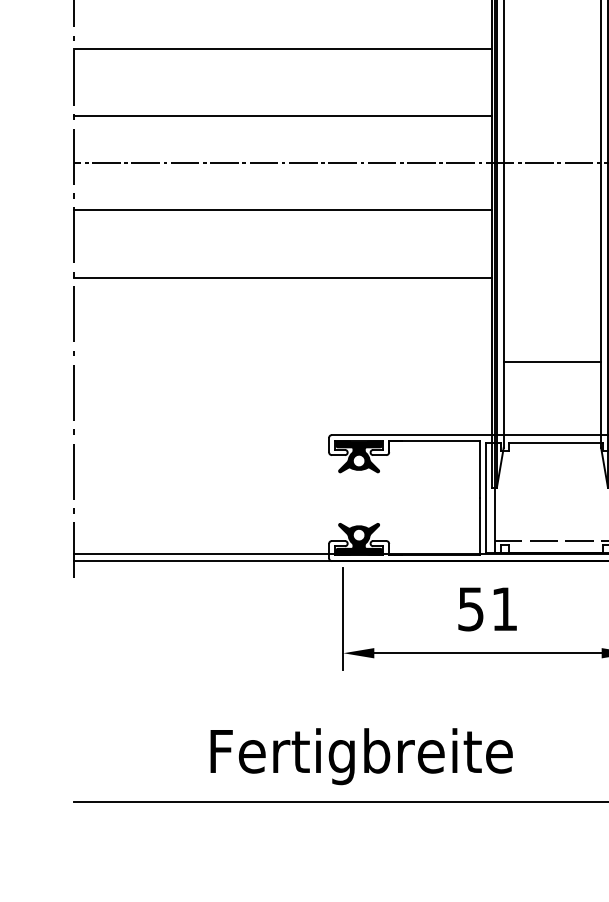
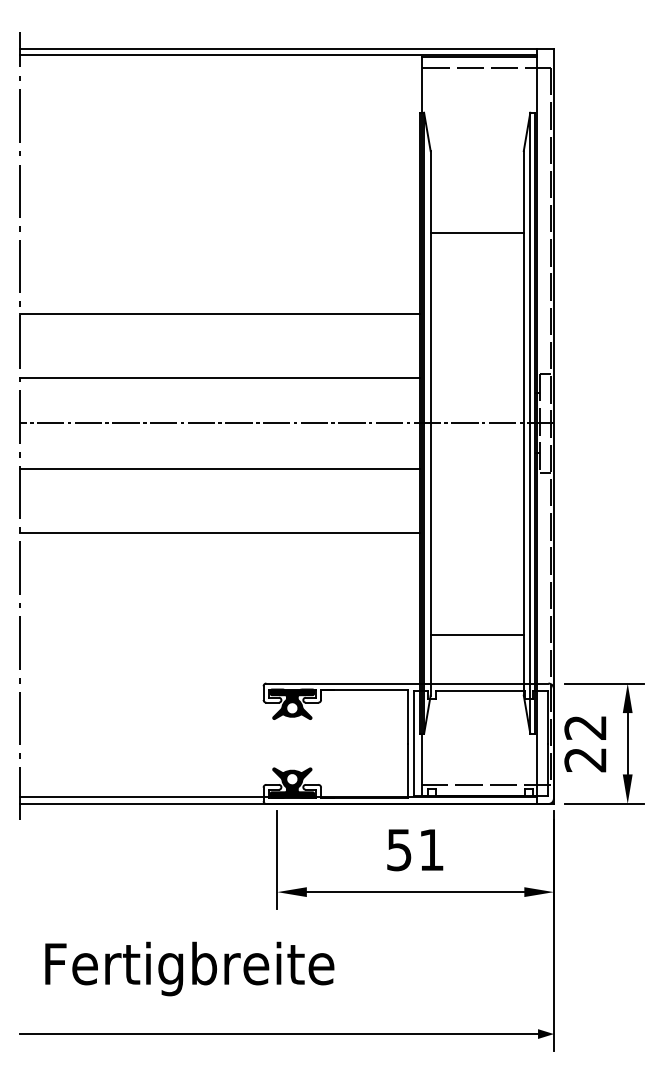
line: (551, 361) -> (476, 634), moved
text: (361, 756) -> (189, 968), moved

